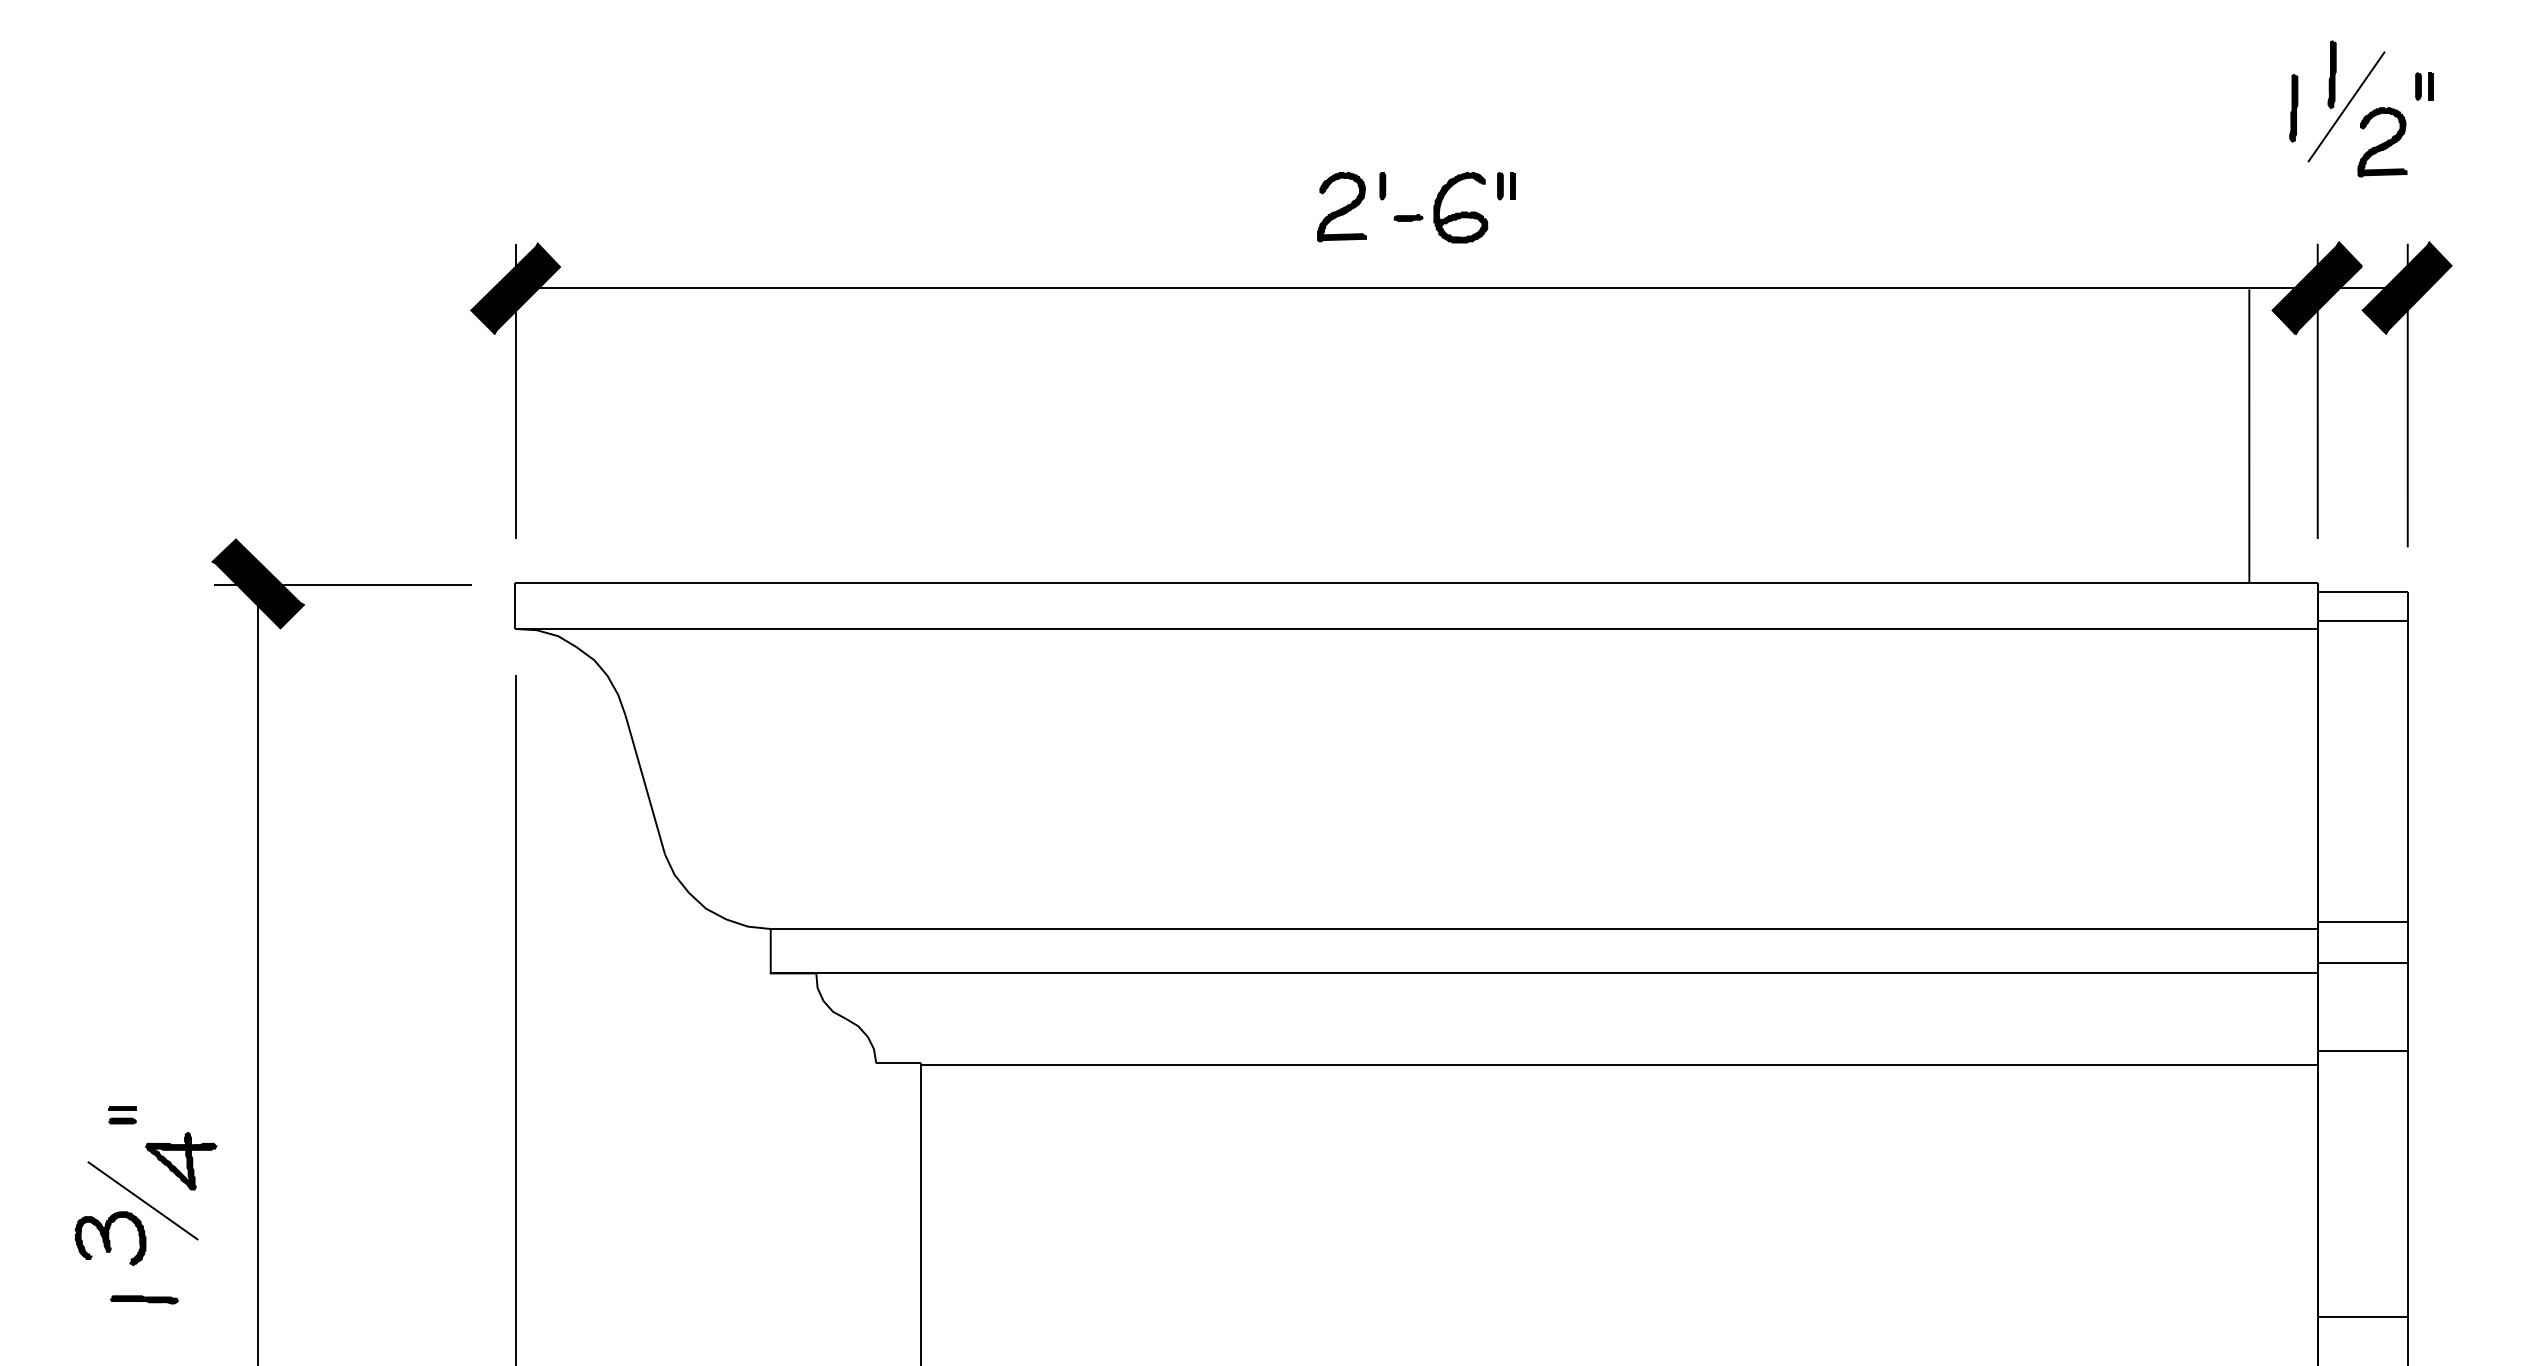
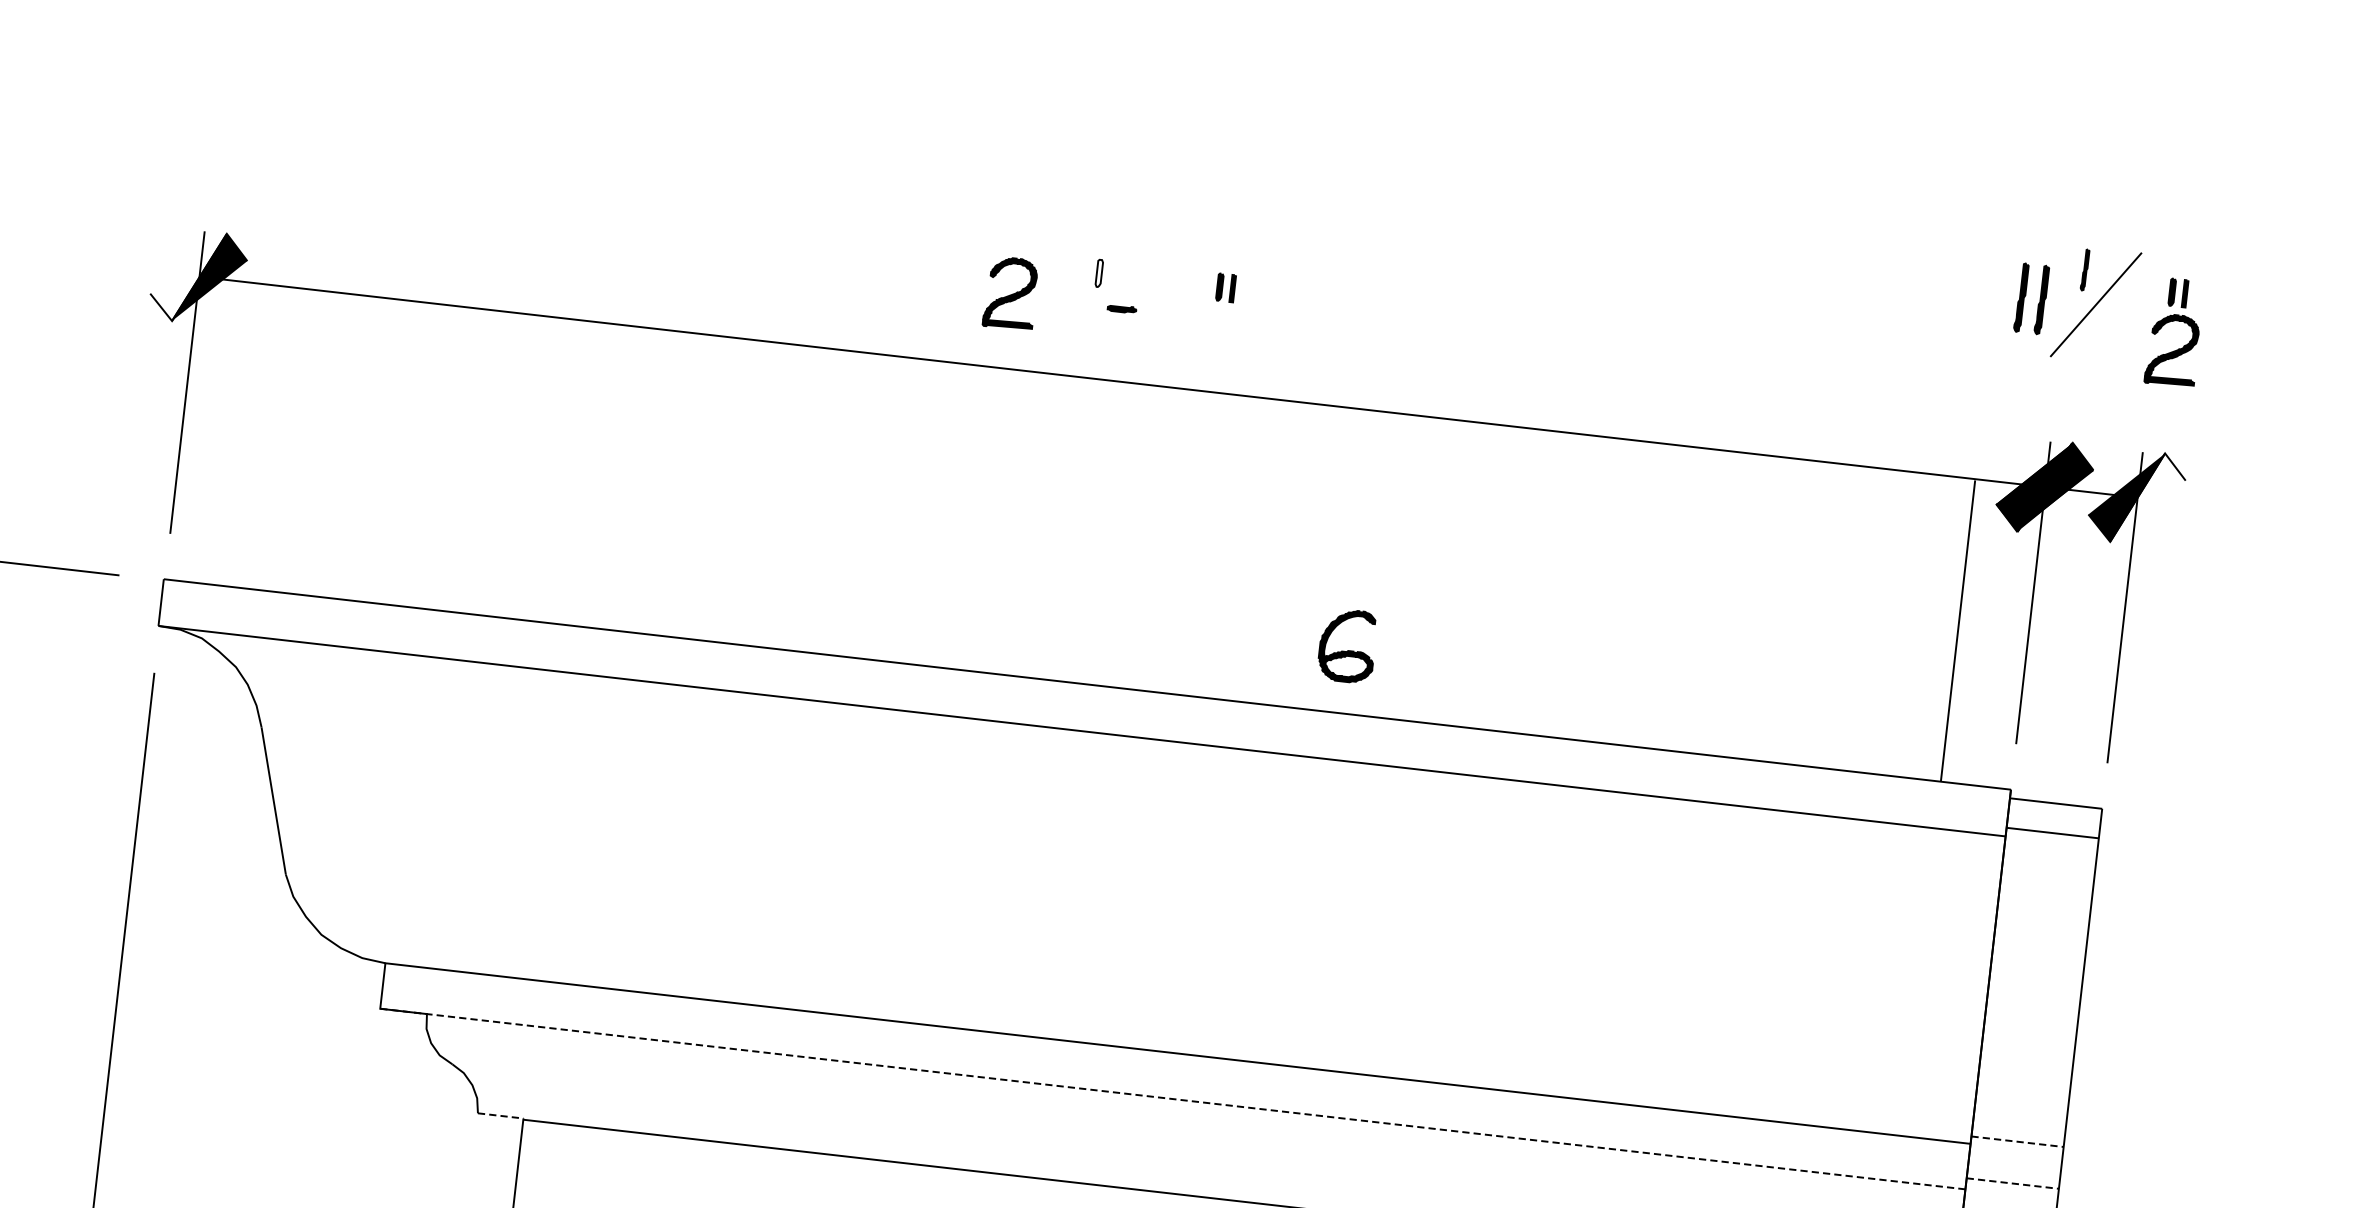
part: (2331, 74) -> (2084, 269), size x0.6
part: (2273, 107) -> (2021, 296), added
part: (2382, 142) -> (2172, 350), moved
fill: (1382, 185) -> (1099, 272), removed
part: (1341, 207) -> (1010, 293), moved
part: (1460, 207) -> (1347, 645), moved
fill: (2419, 287) -> (2149, 498), removed
fill: (503, 288) -> (186, 275), removed
line: (2363, 921) -> (2018, 1141), solid -> dashed
line: (2363, 962) -> (2013, 1183), solid -> dashed
line: (1544, 973) -> (1173, 1099), solid -> dashed
line: (899, 1063) -> (501, 1116), solid -> dashed

